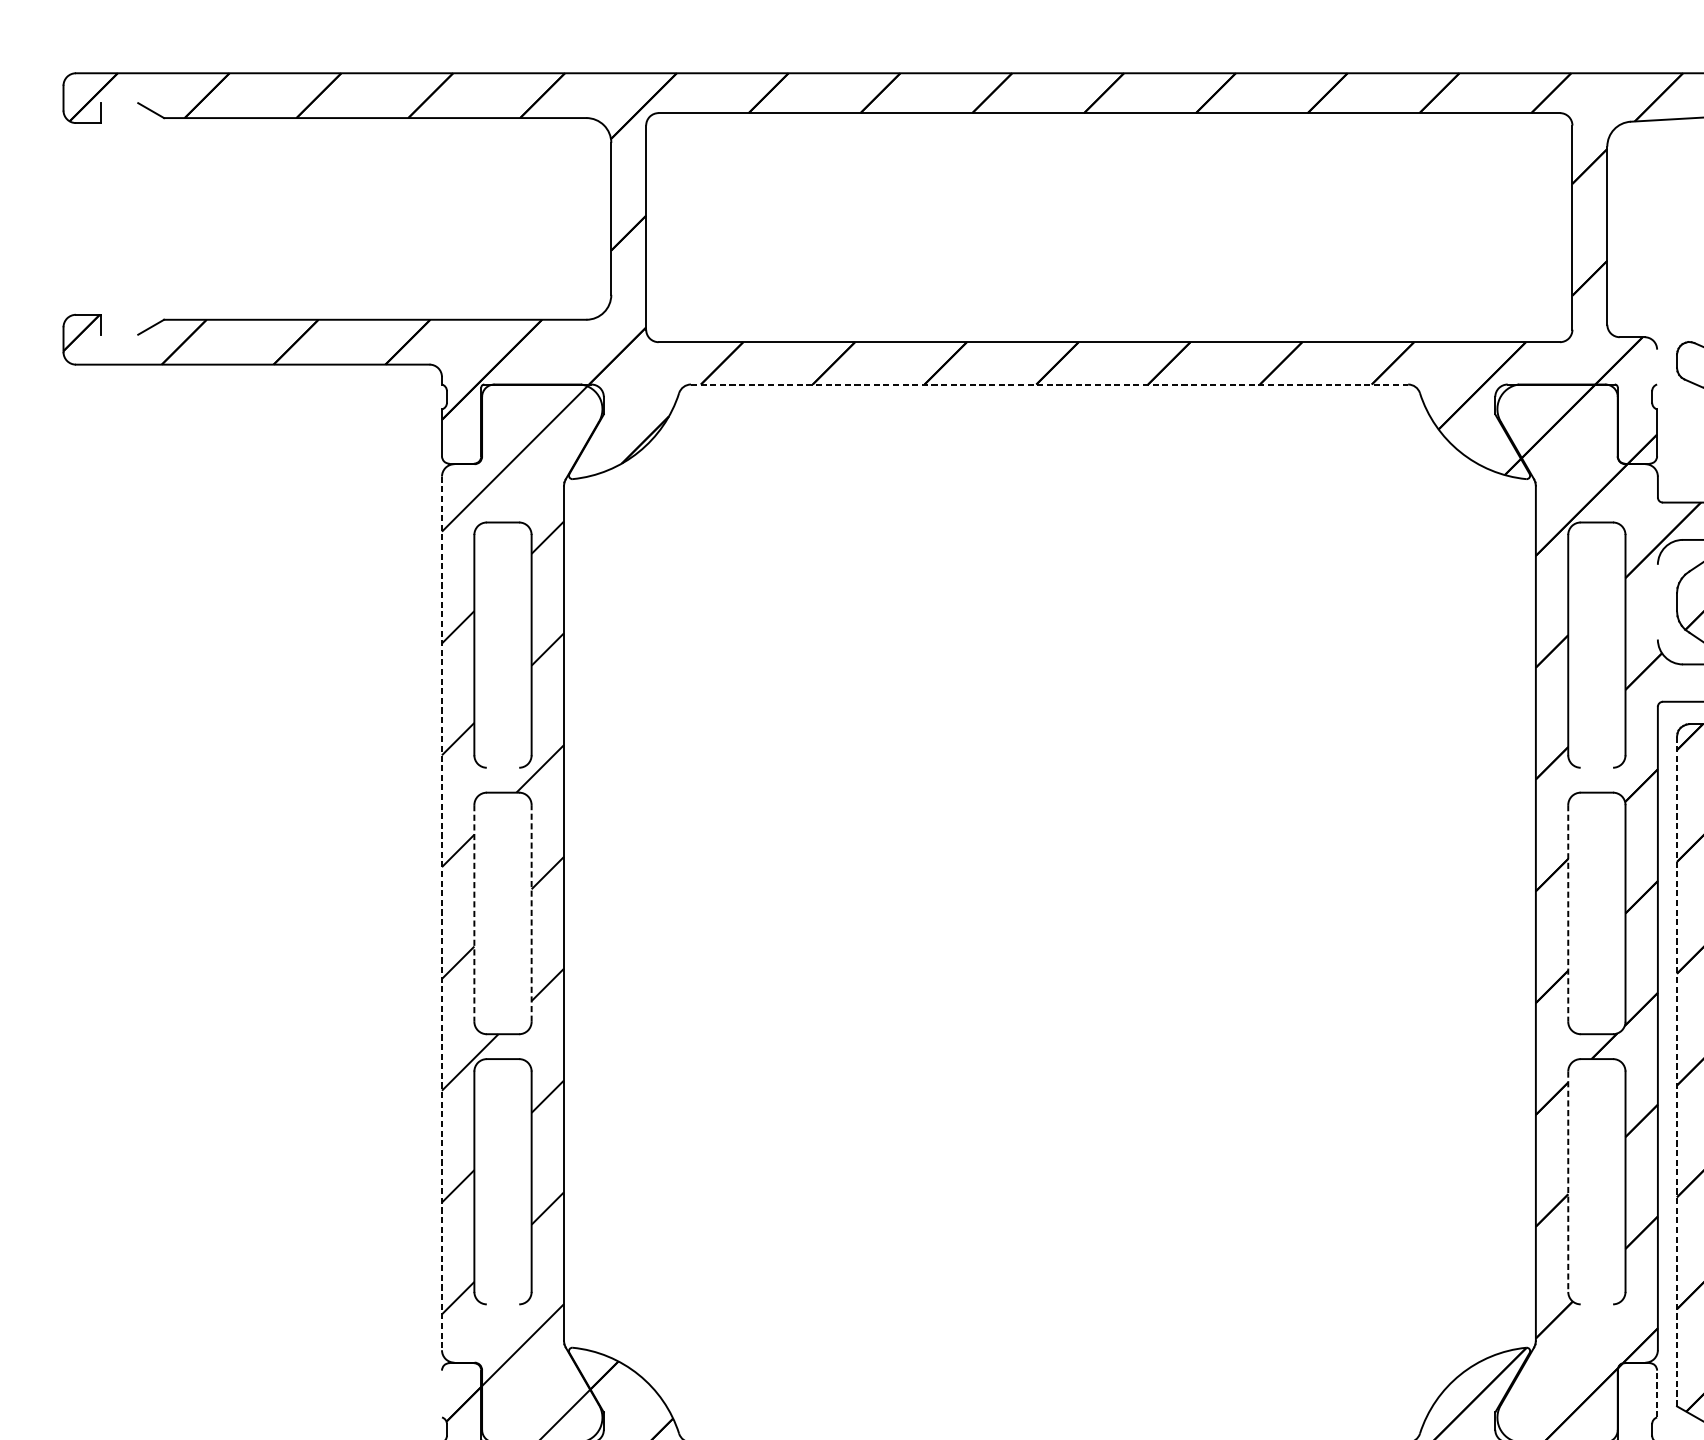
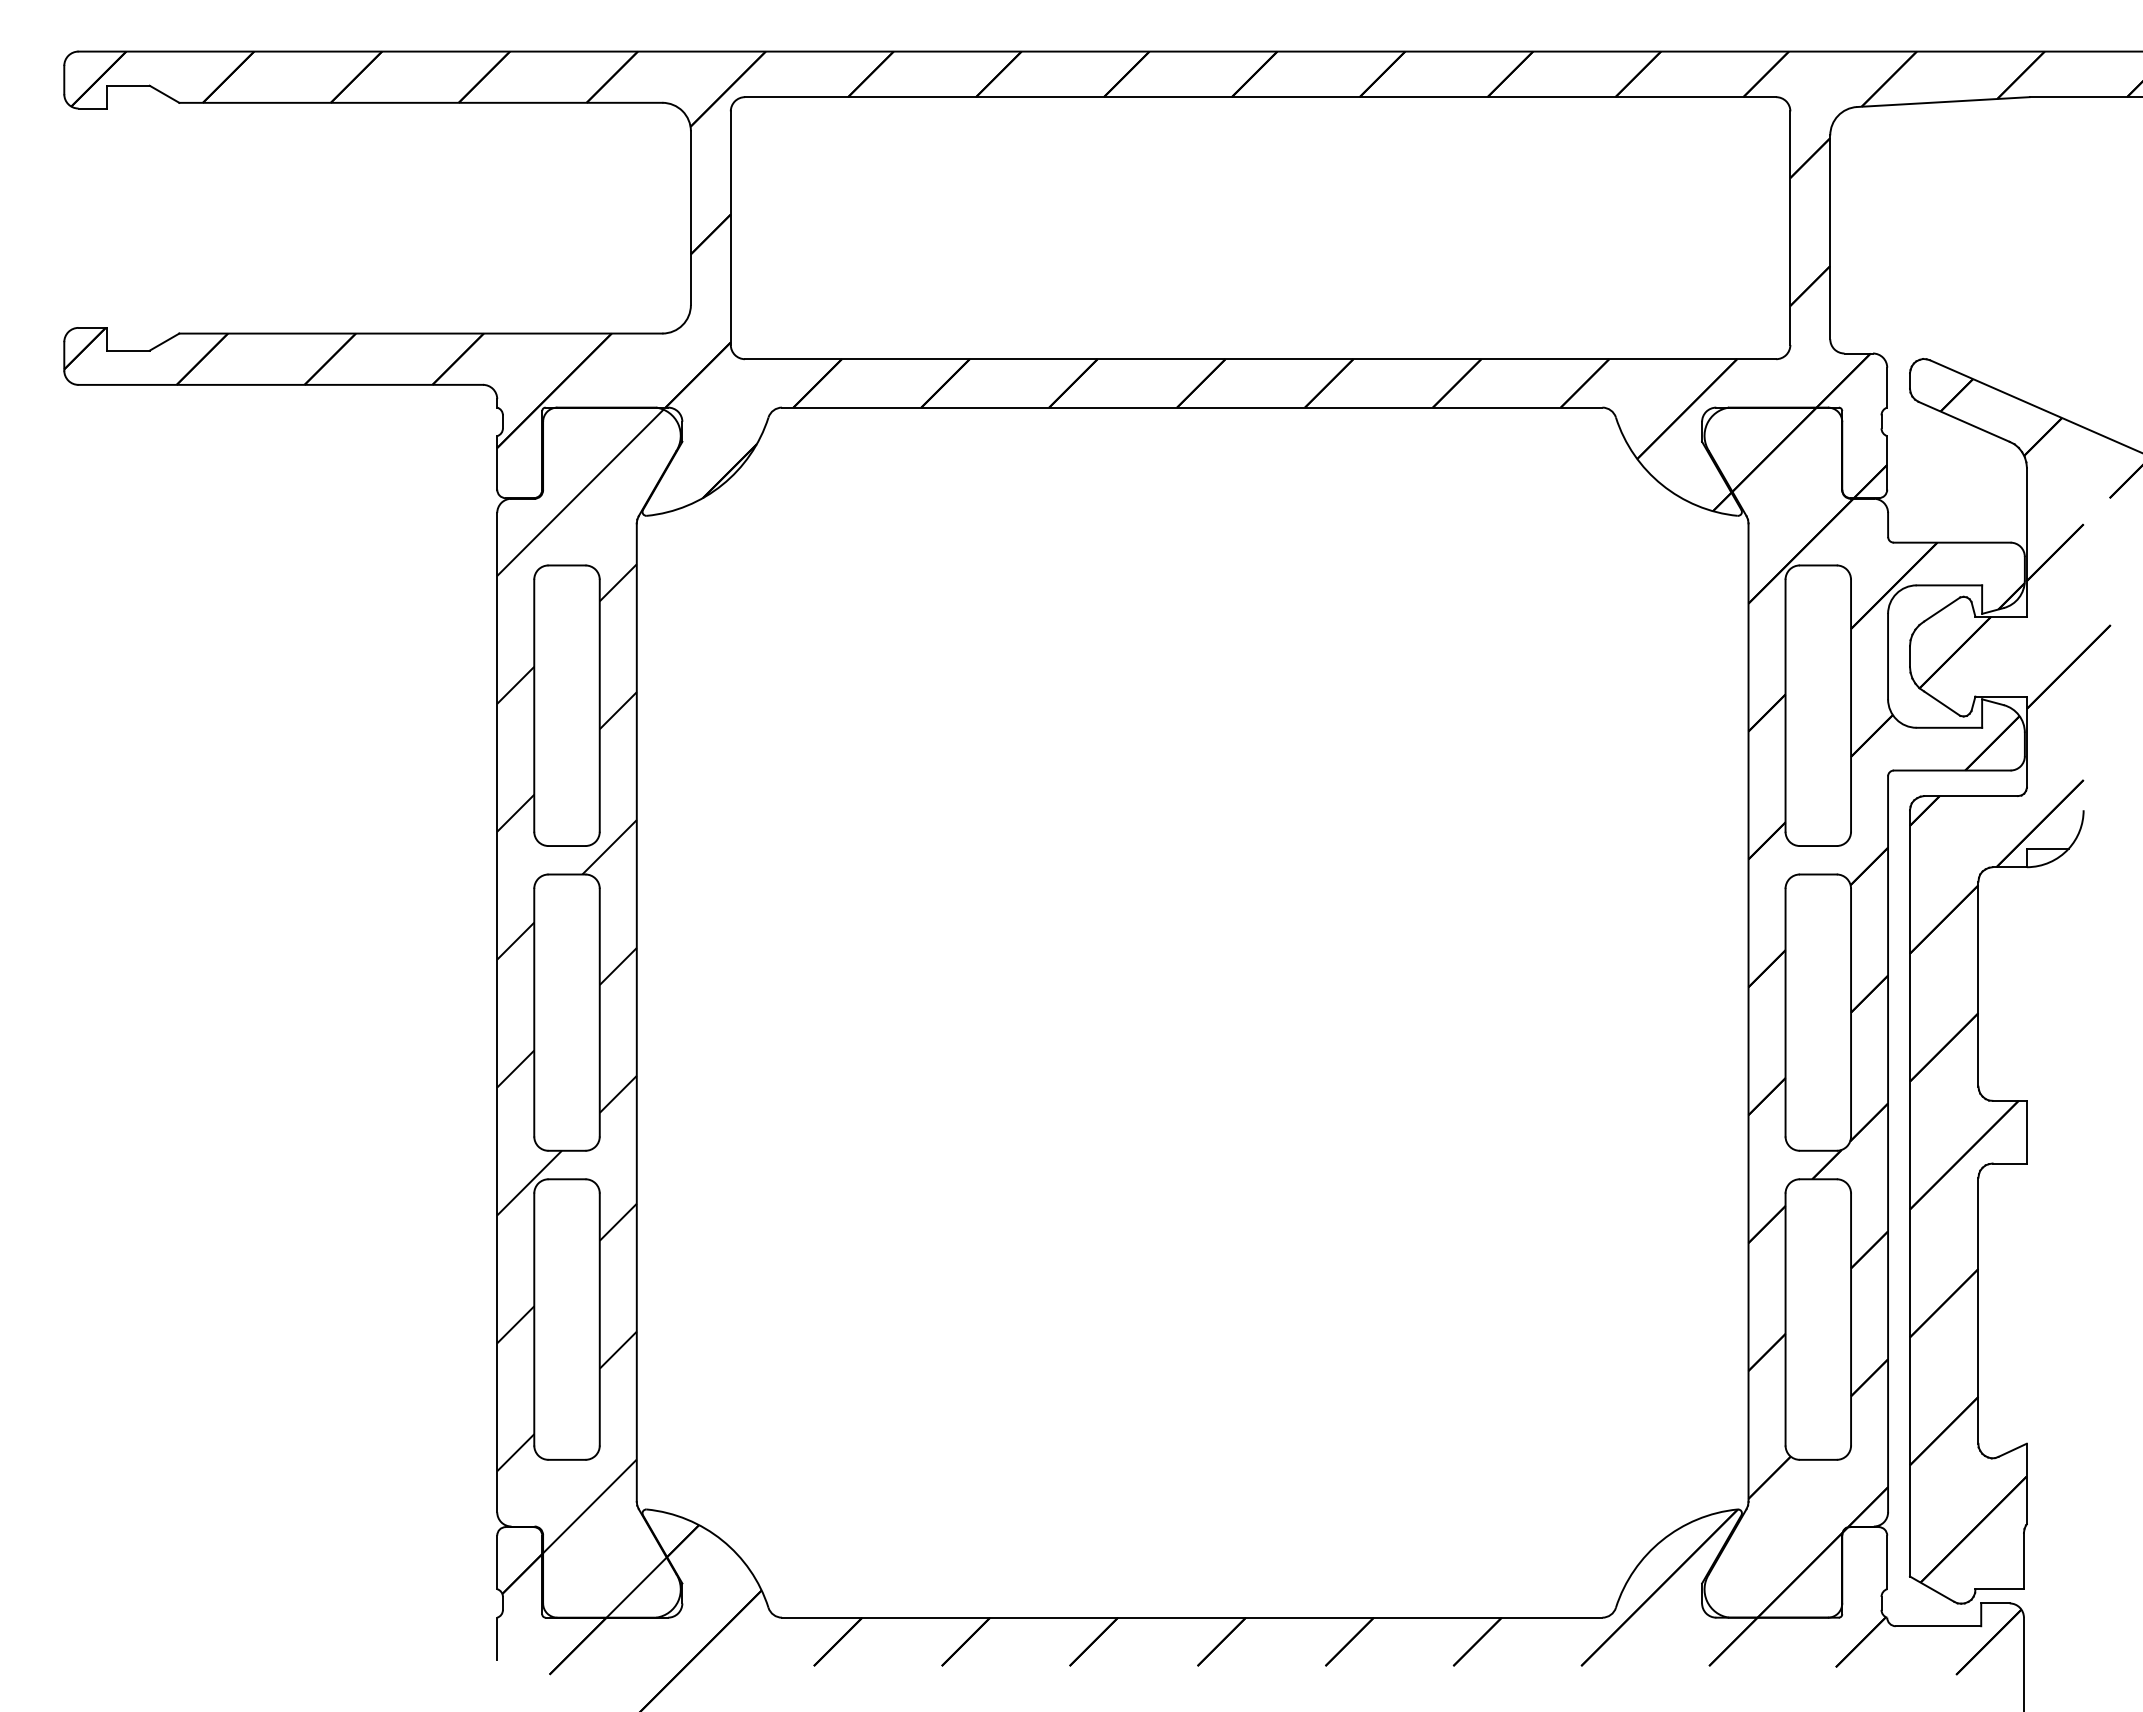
line: (119, 102) -> (128, 85), added
line: (119, 334) -> (128, 350), added
line: (1657, 366) -> (1887, 387), added
line: (1049, 384) -> (1192, 407), dashed -> solid
line: (1658, 602) -> (1888, 656), added
line: (502, 768) -> (566, 846), added
line: (1596, 768) -> (1817, 846), added
line: (442, 913) -> (497, 1012), dashed -> solid
line: (474, 913) -> (534, 1012), dashed -> solid
line: (531, 913) -> (599, 1012), dashed -> solid
line: (1568, 913) -> (1785, 1012), dashed -> solid
line: (1677, 1071) -> (1910, 1193), dashed -> solid
line: (1568, 1182) -> (1785, 1320), dashed -> solid
line: (502, 1304) -> (566, 1459), added
line: (1596, 1304) -> (1817, 1459), added
line: (442, 1394) -> (497, 1562), added
line: (1657, 1394) -> (1887, 1562), dashed -> solid

